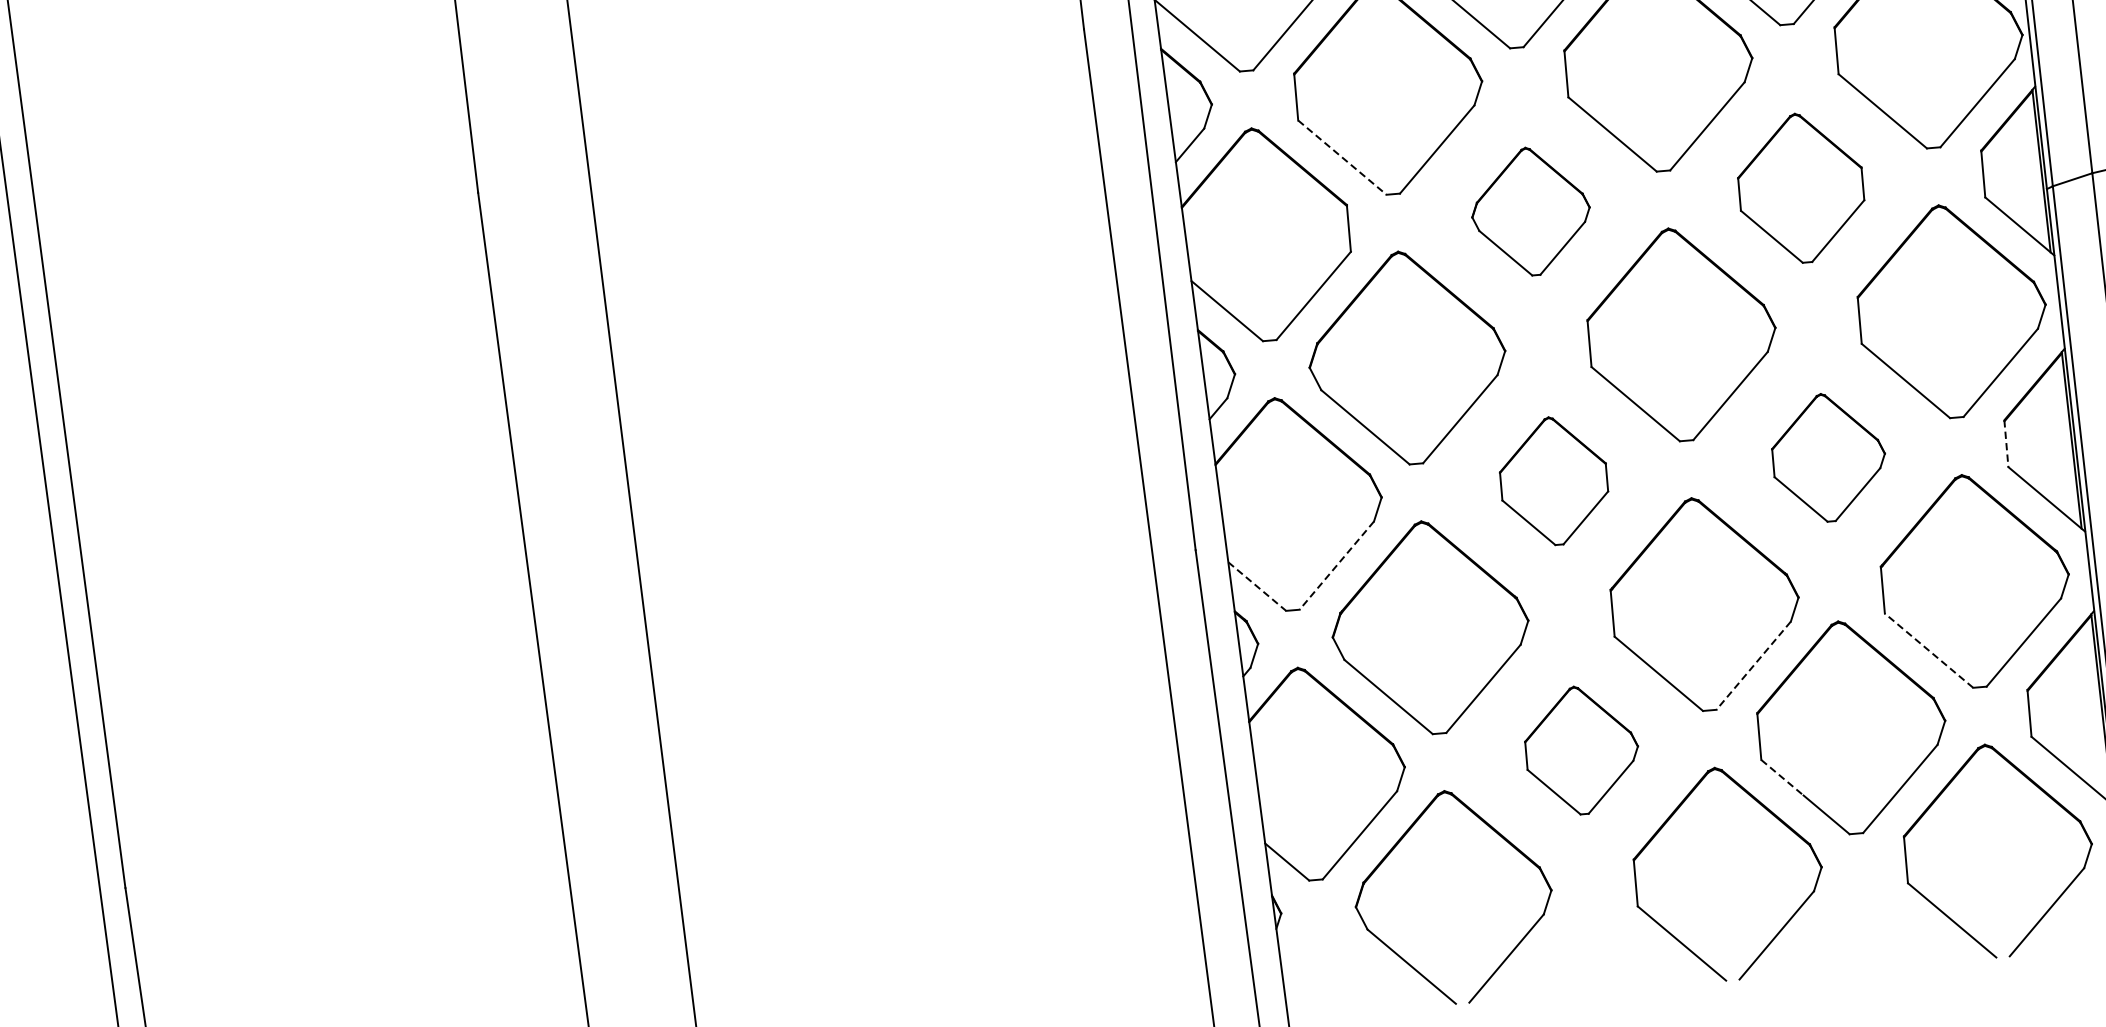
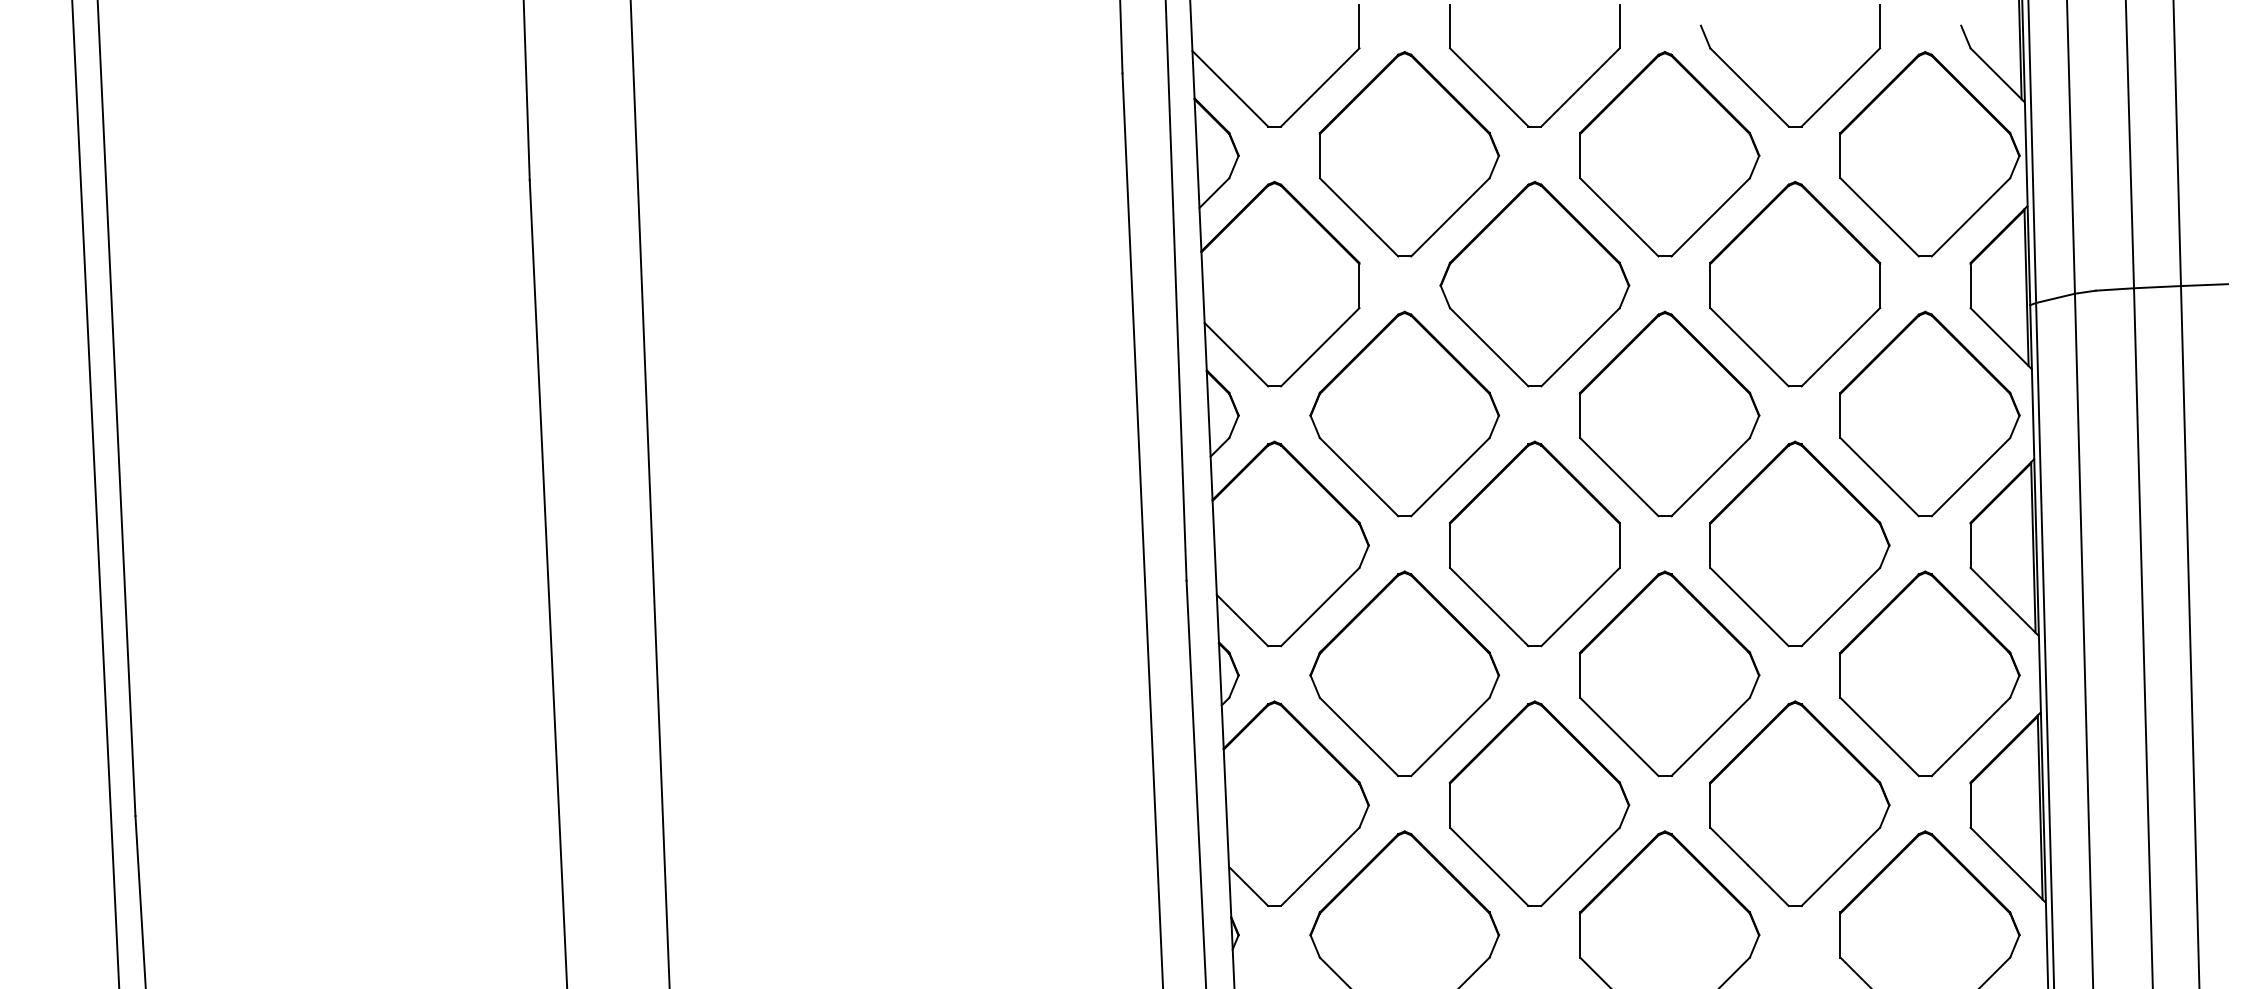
line: (1342, 157) -> (1359, 217), dashed -> solid
part: (1801, 187) -> (1795, 283), size x1.43
part: (1530, 211) -> (1534, 284), size x1.67
line: (2006, 443) -> (1970, 545), dashed -> solid
part: (1828, 457) -> (1799, 543), size x1.67
part: (1553, 480) -> (1534, 543), size x1.67
line: (1336, 566) -> (1319, 607), dashed -> solid
line: (1257, 586) -> (1242, 620), dashed -> solid
line: (1928, 650) -> (1879, 736), dashed -> solid
line: (1753, 666) -> (1710, 737), dashed -> solid
part: (1581, 750) -> (1539, 803), size x1.67
line: (1782, 777) -> (1729, 846), dashed -> solid

